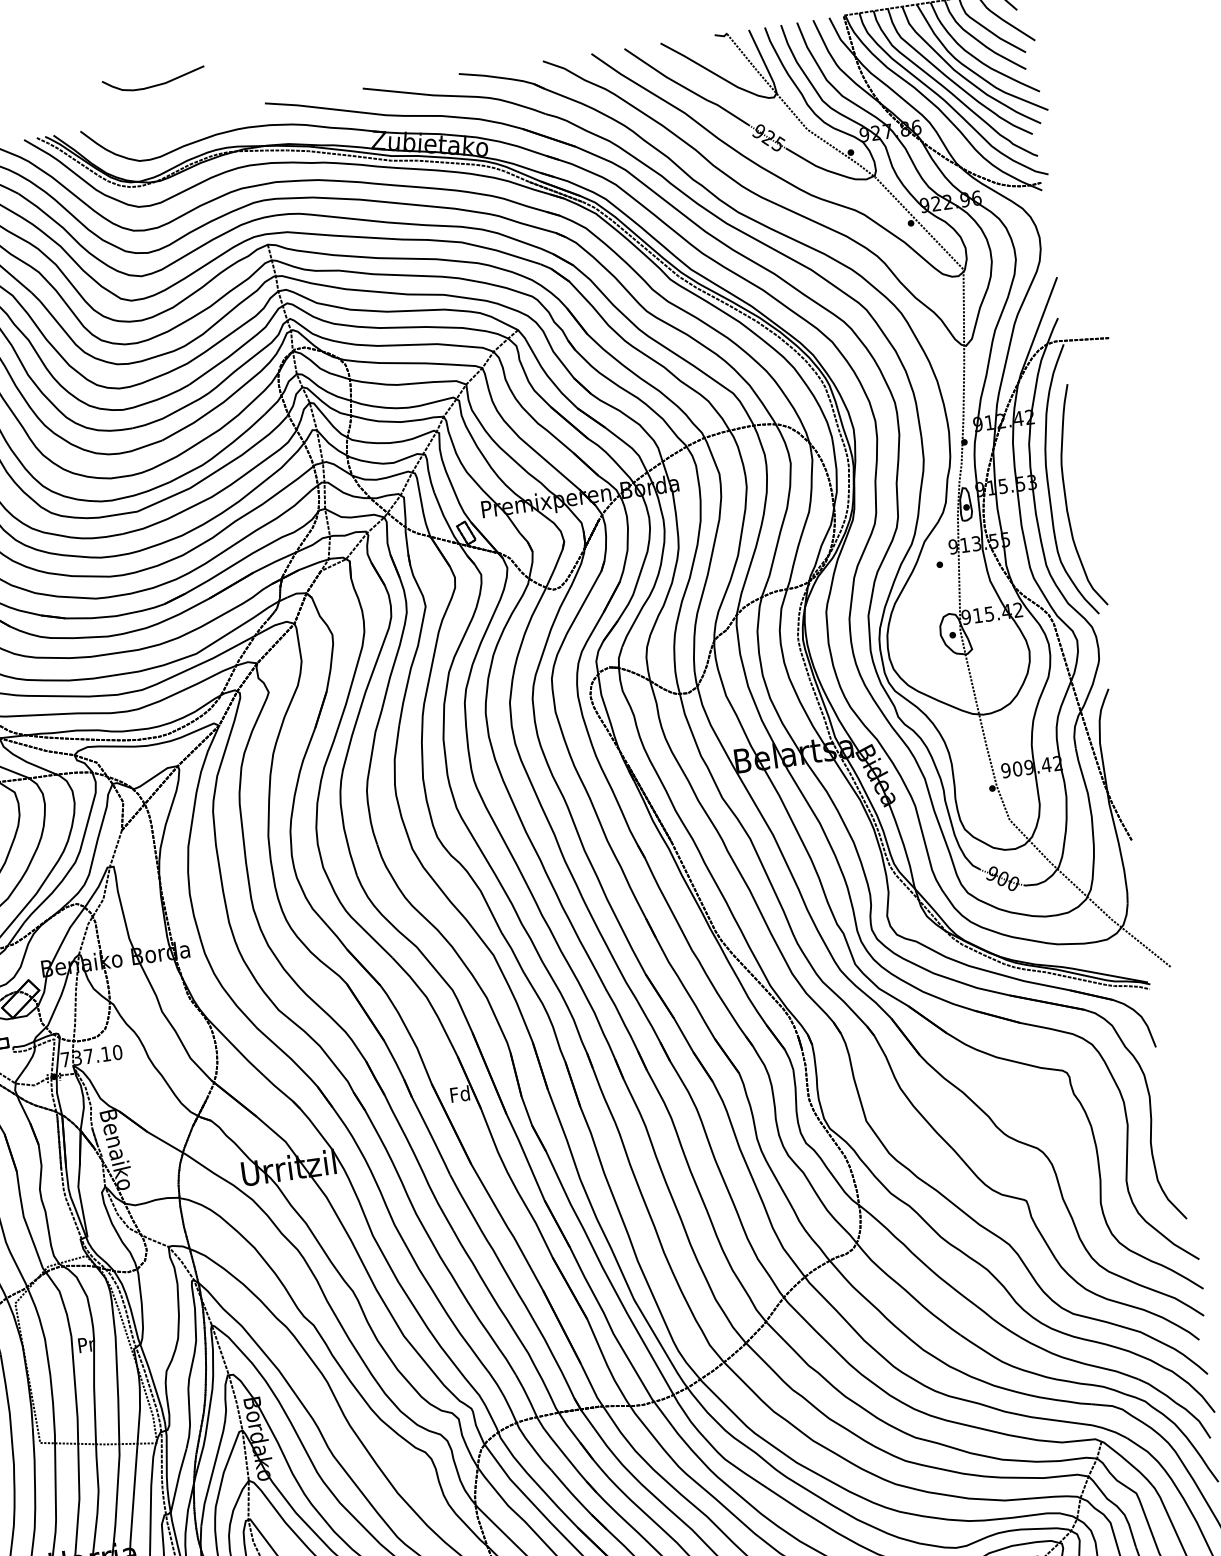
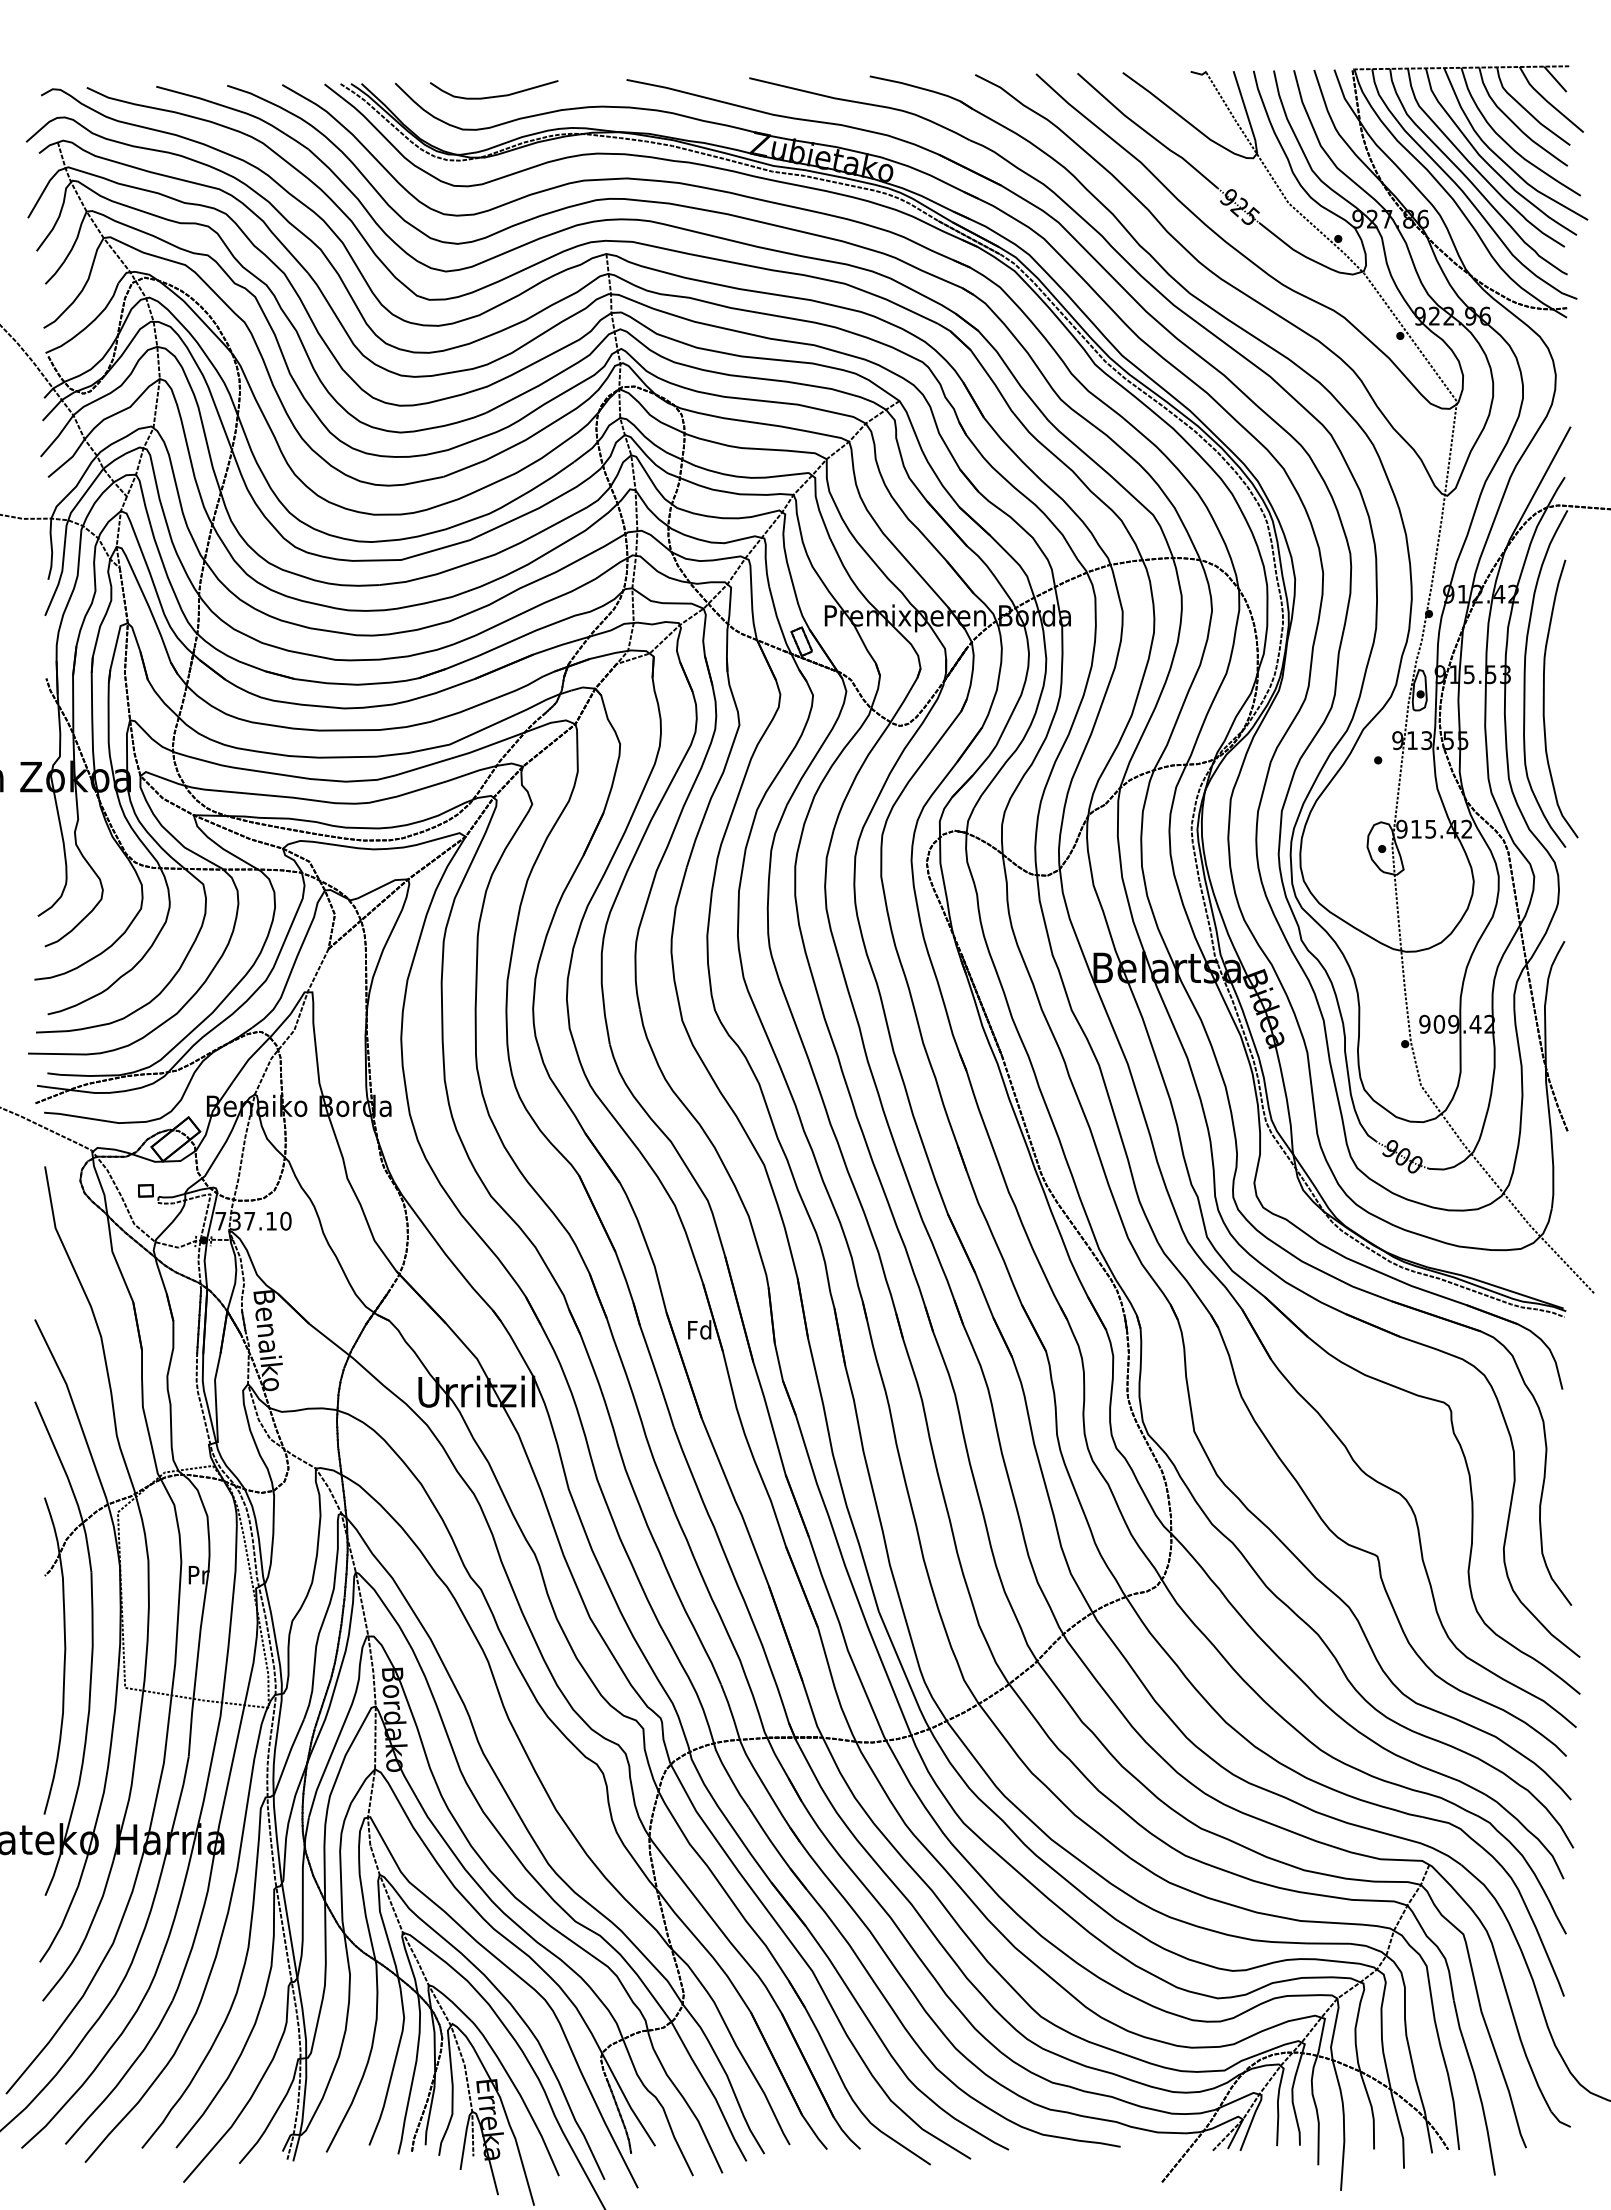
curve: (155, 84) -> (495, 95), moved

